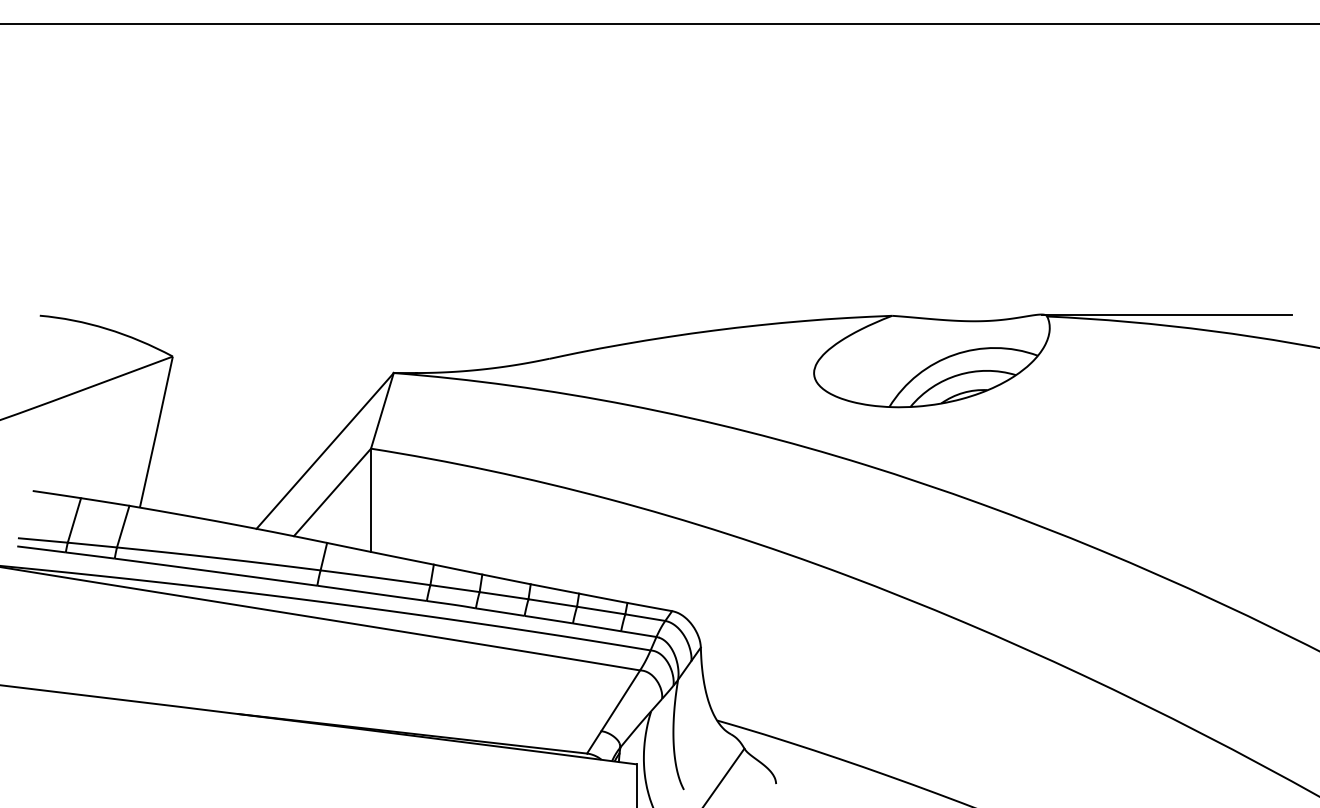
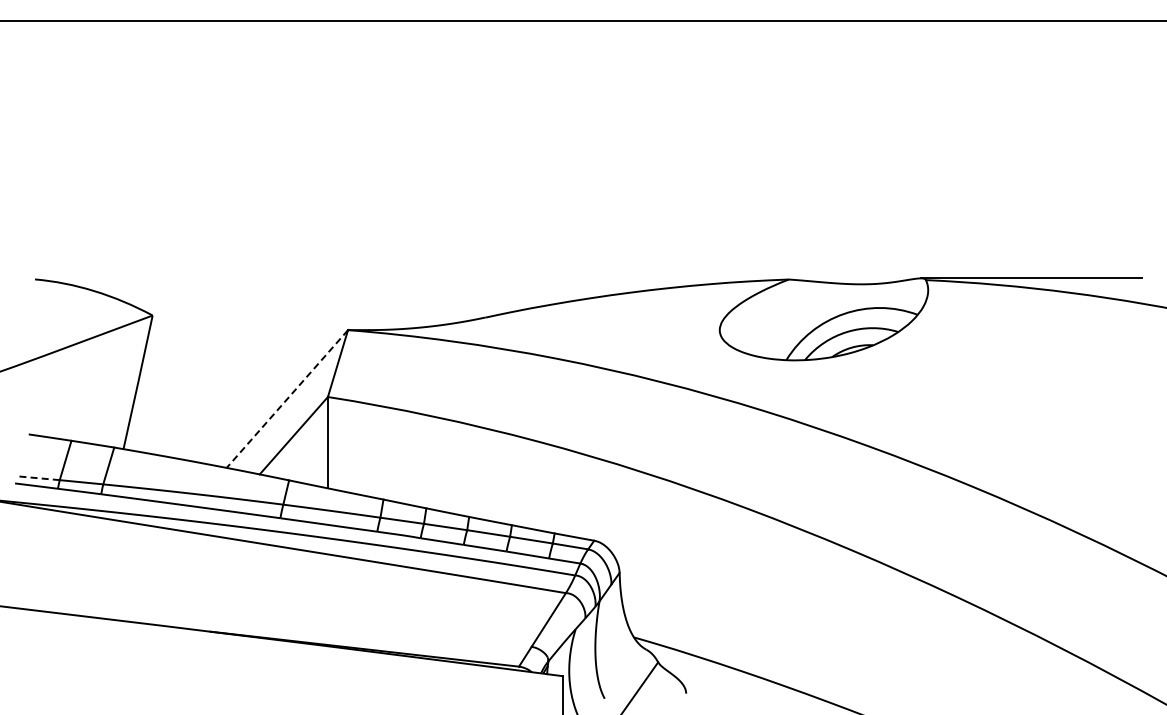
line: (325, 451) -> (287, 399), solid -> dashed
line: (43, 540) -> (38, 478), solid -> dashed

